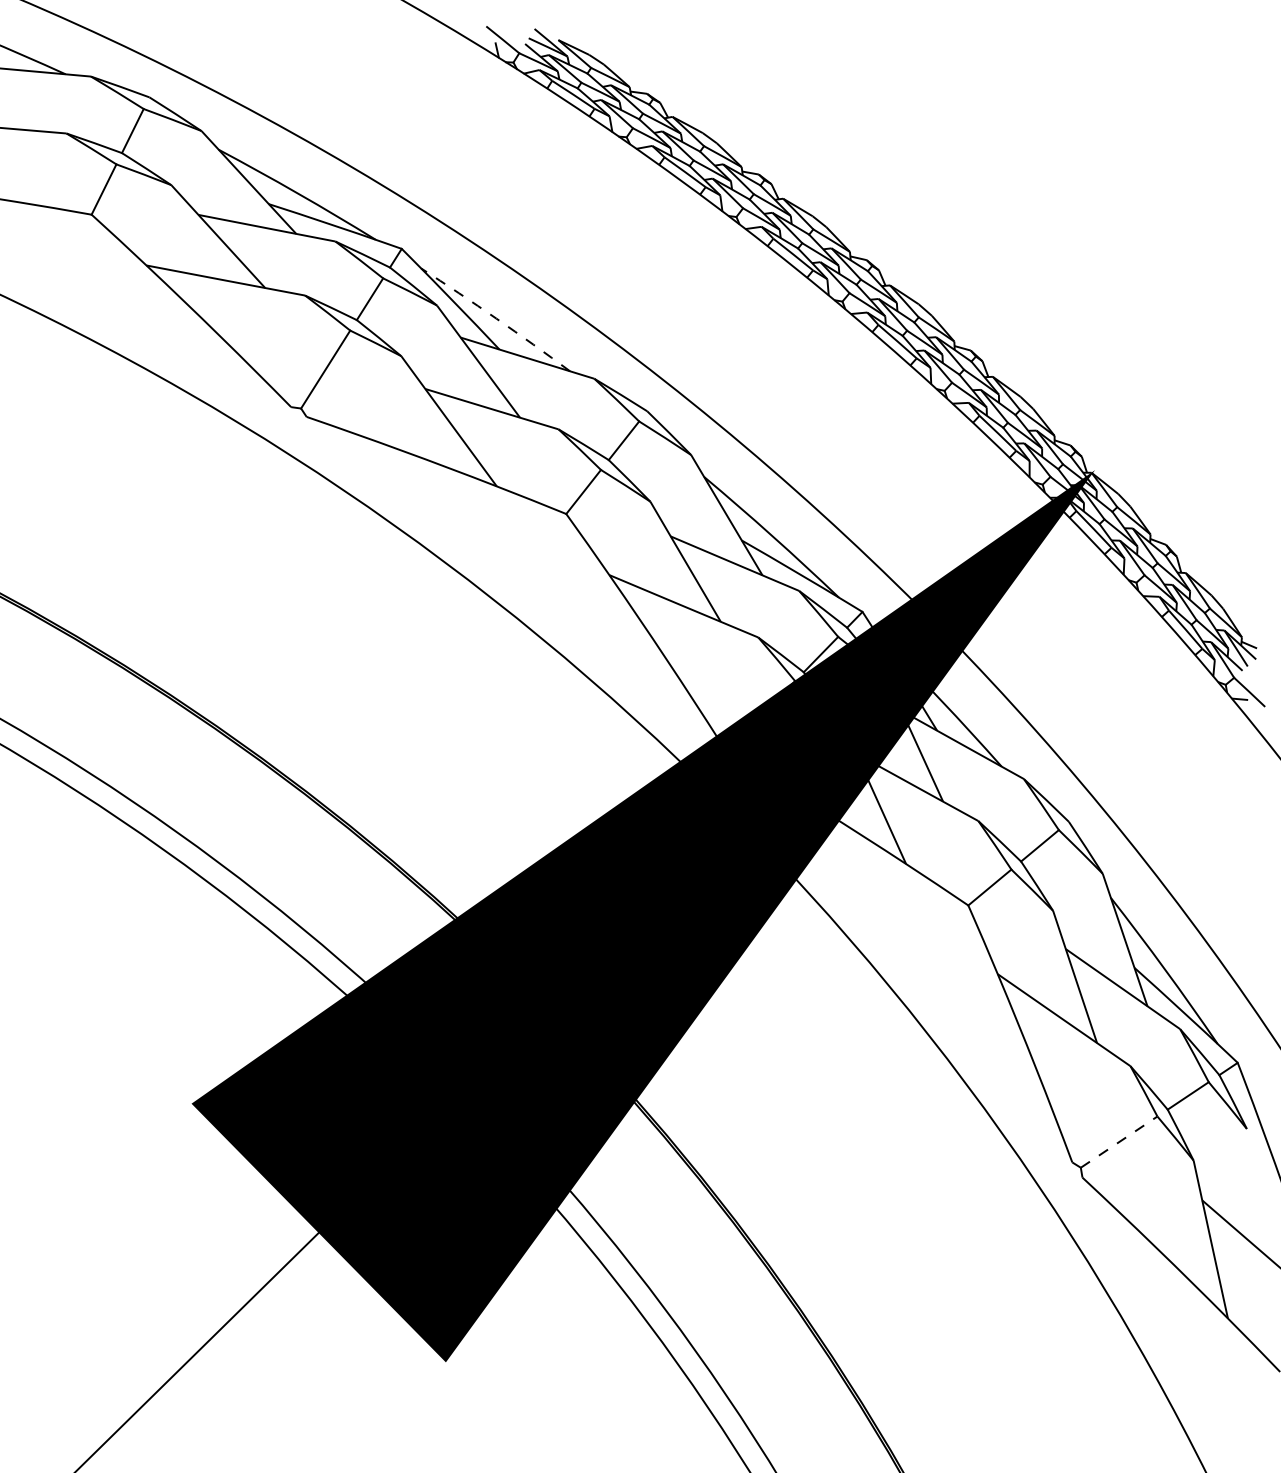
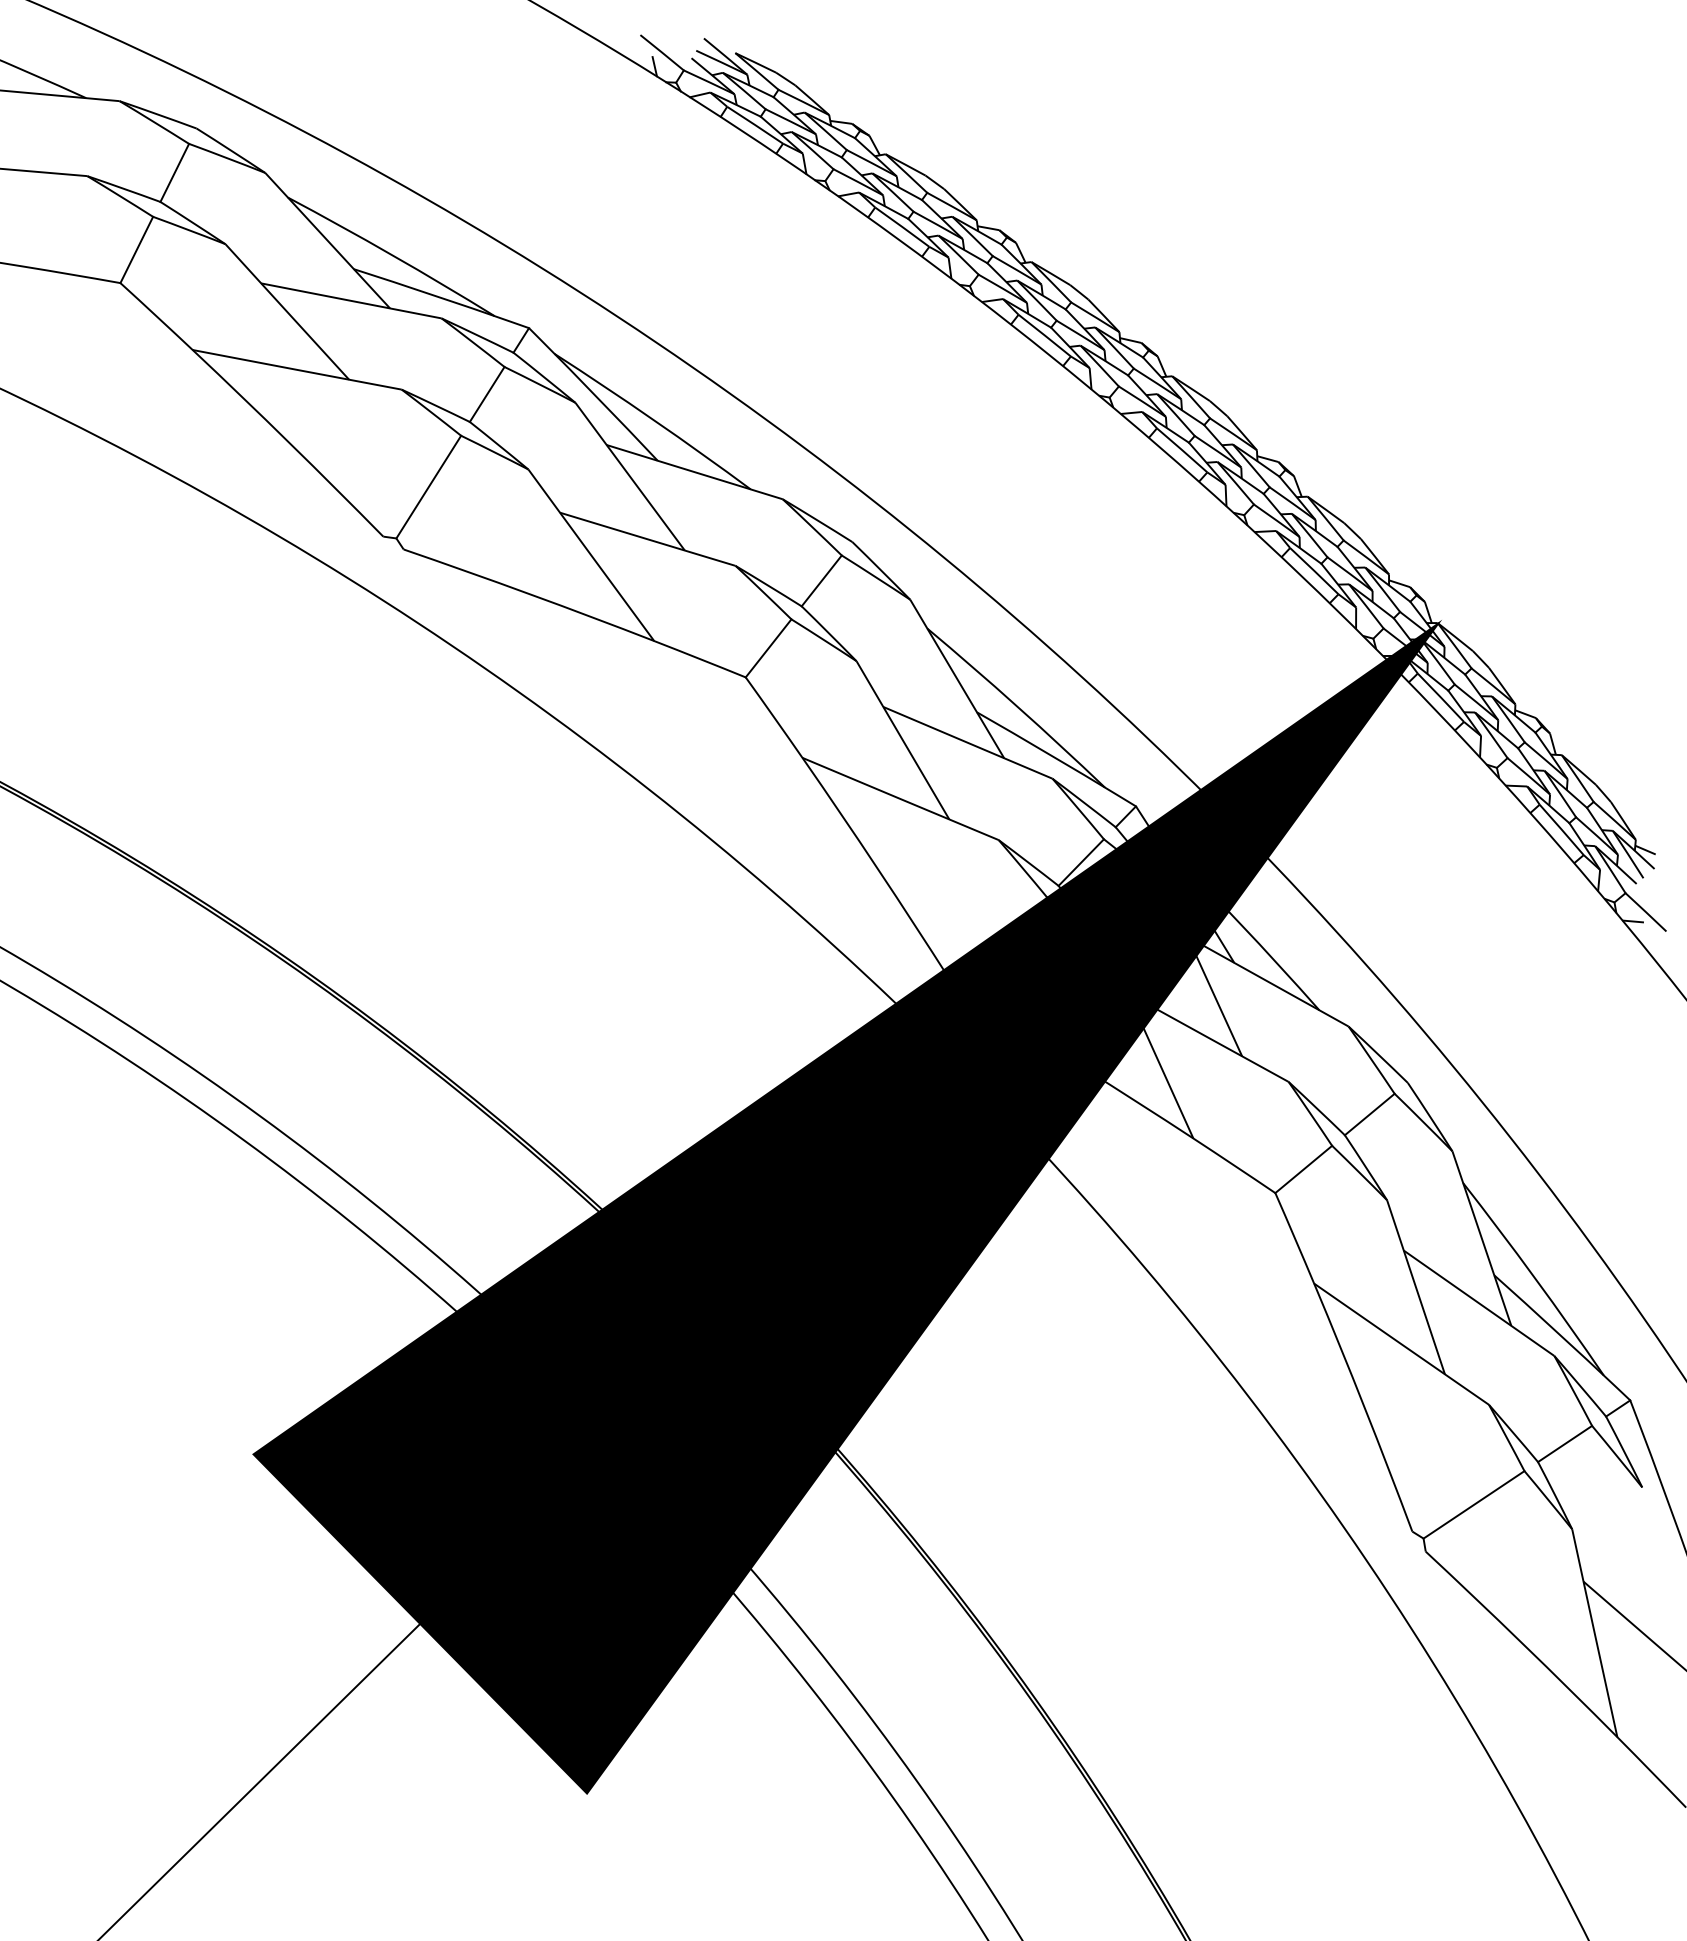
arc: (496, 318) -> (653, 420), dashed -> solid
line: (1119, 1141) -> (1474, 1504), dashed -> solid

